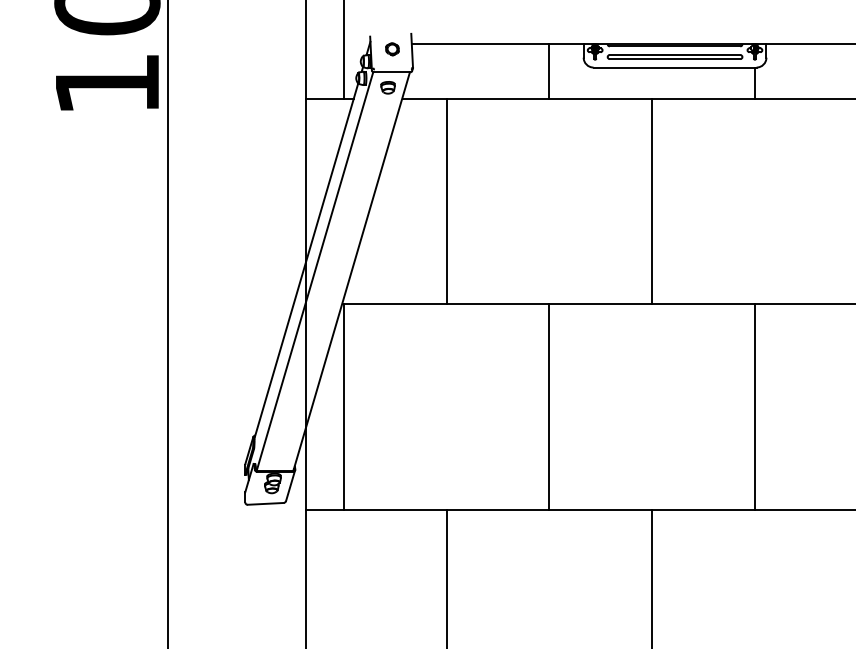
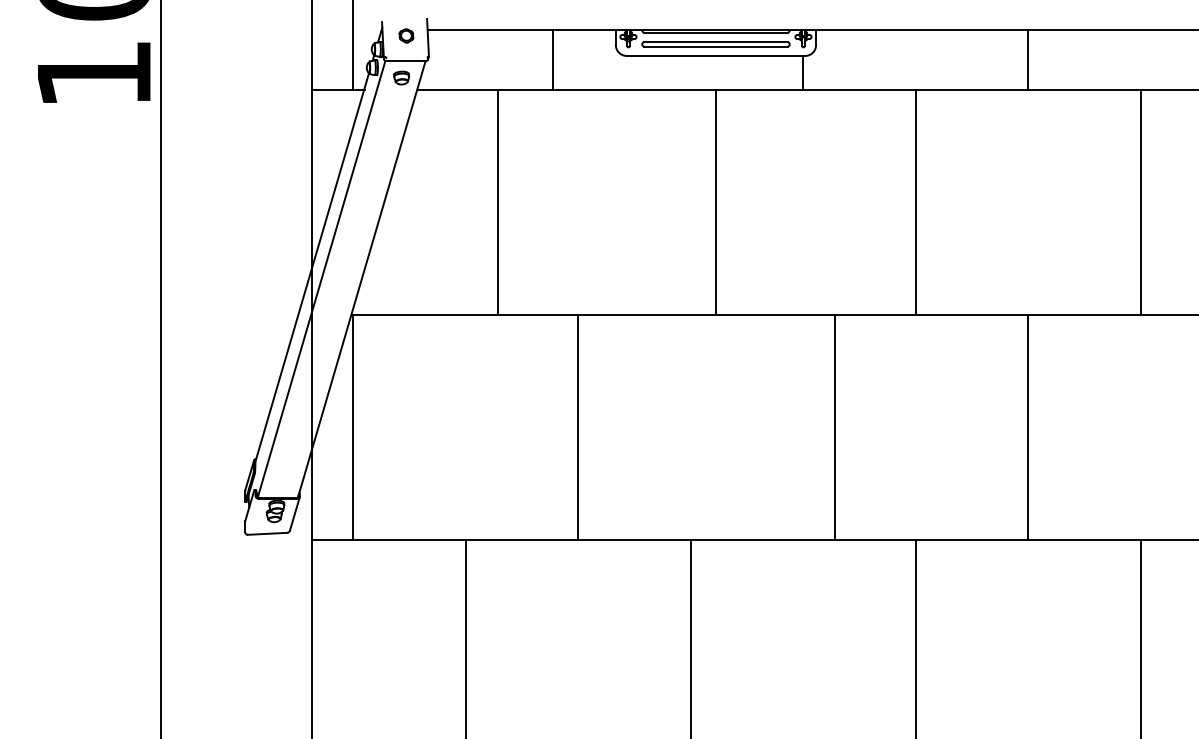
line: (549, 71) -> (553, 60), moved
line: (446, 201) -> (497, 202), moved
line: (651, 201) -> (715, 202), moved
line: (754, 406) -> (835, 427), moved

